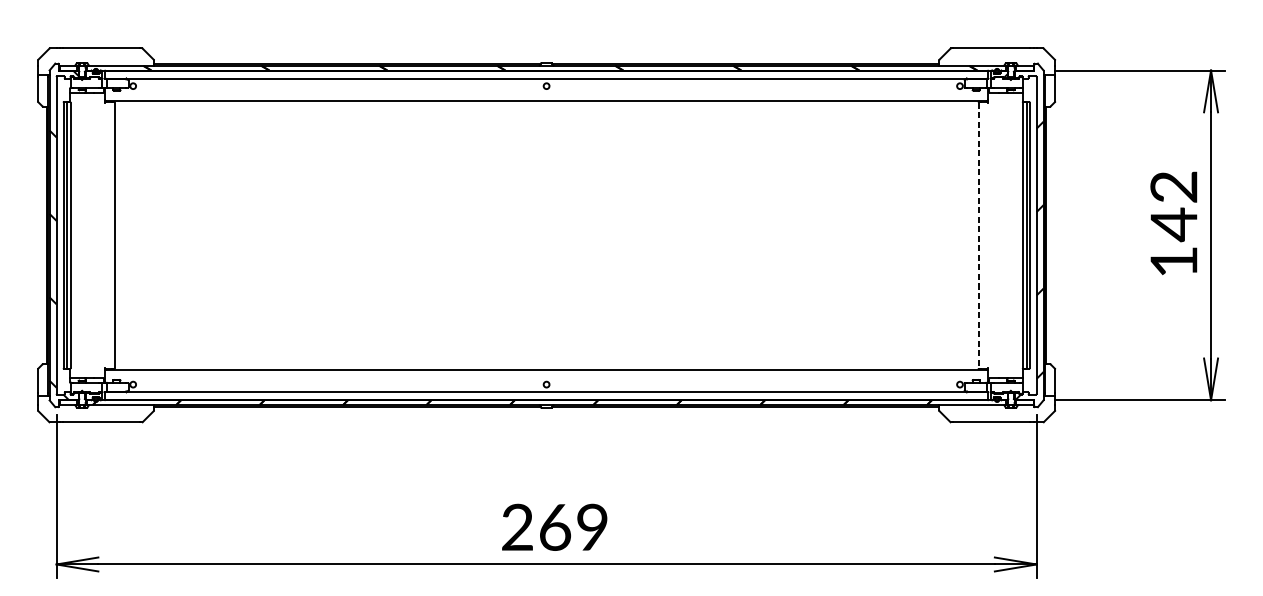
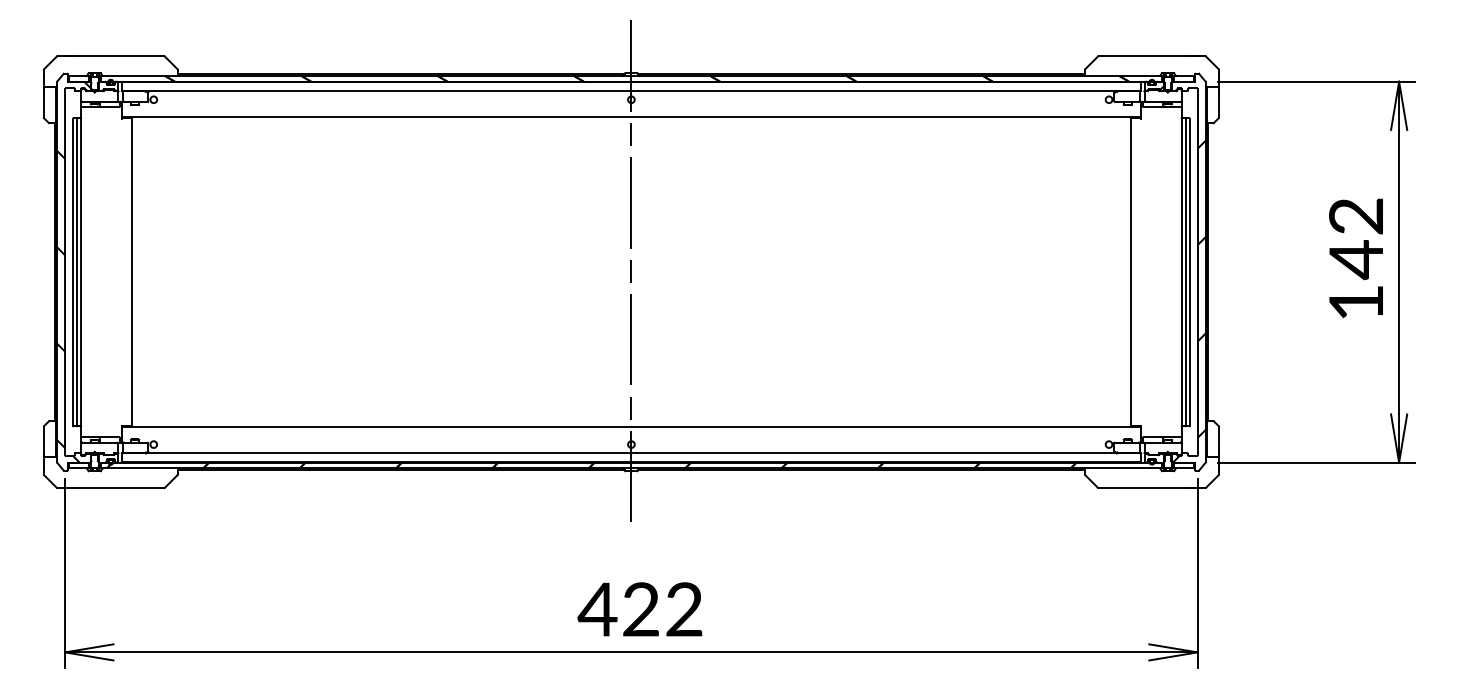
line: (546, 234) -> (631, 271), added
line: (978, 235) -> (1130, 272), dashed -> solid
text: (553, 527) -> (639, 609), 269 -> 422

